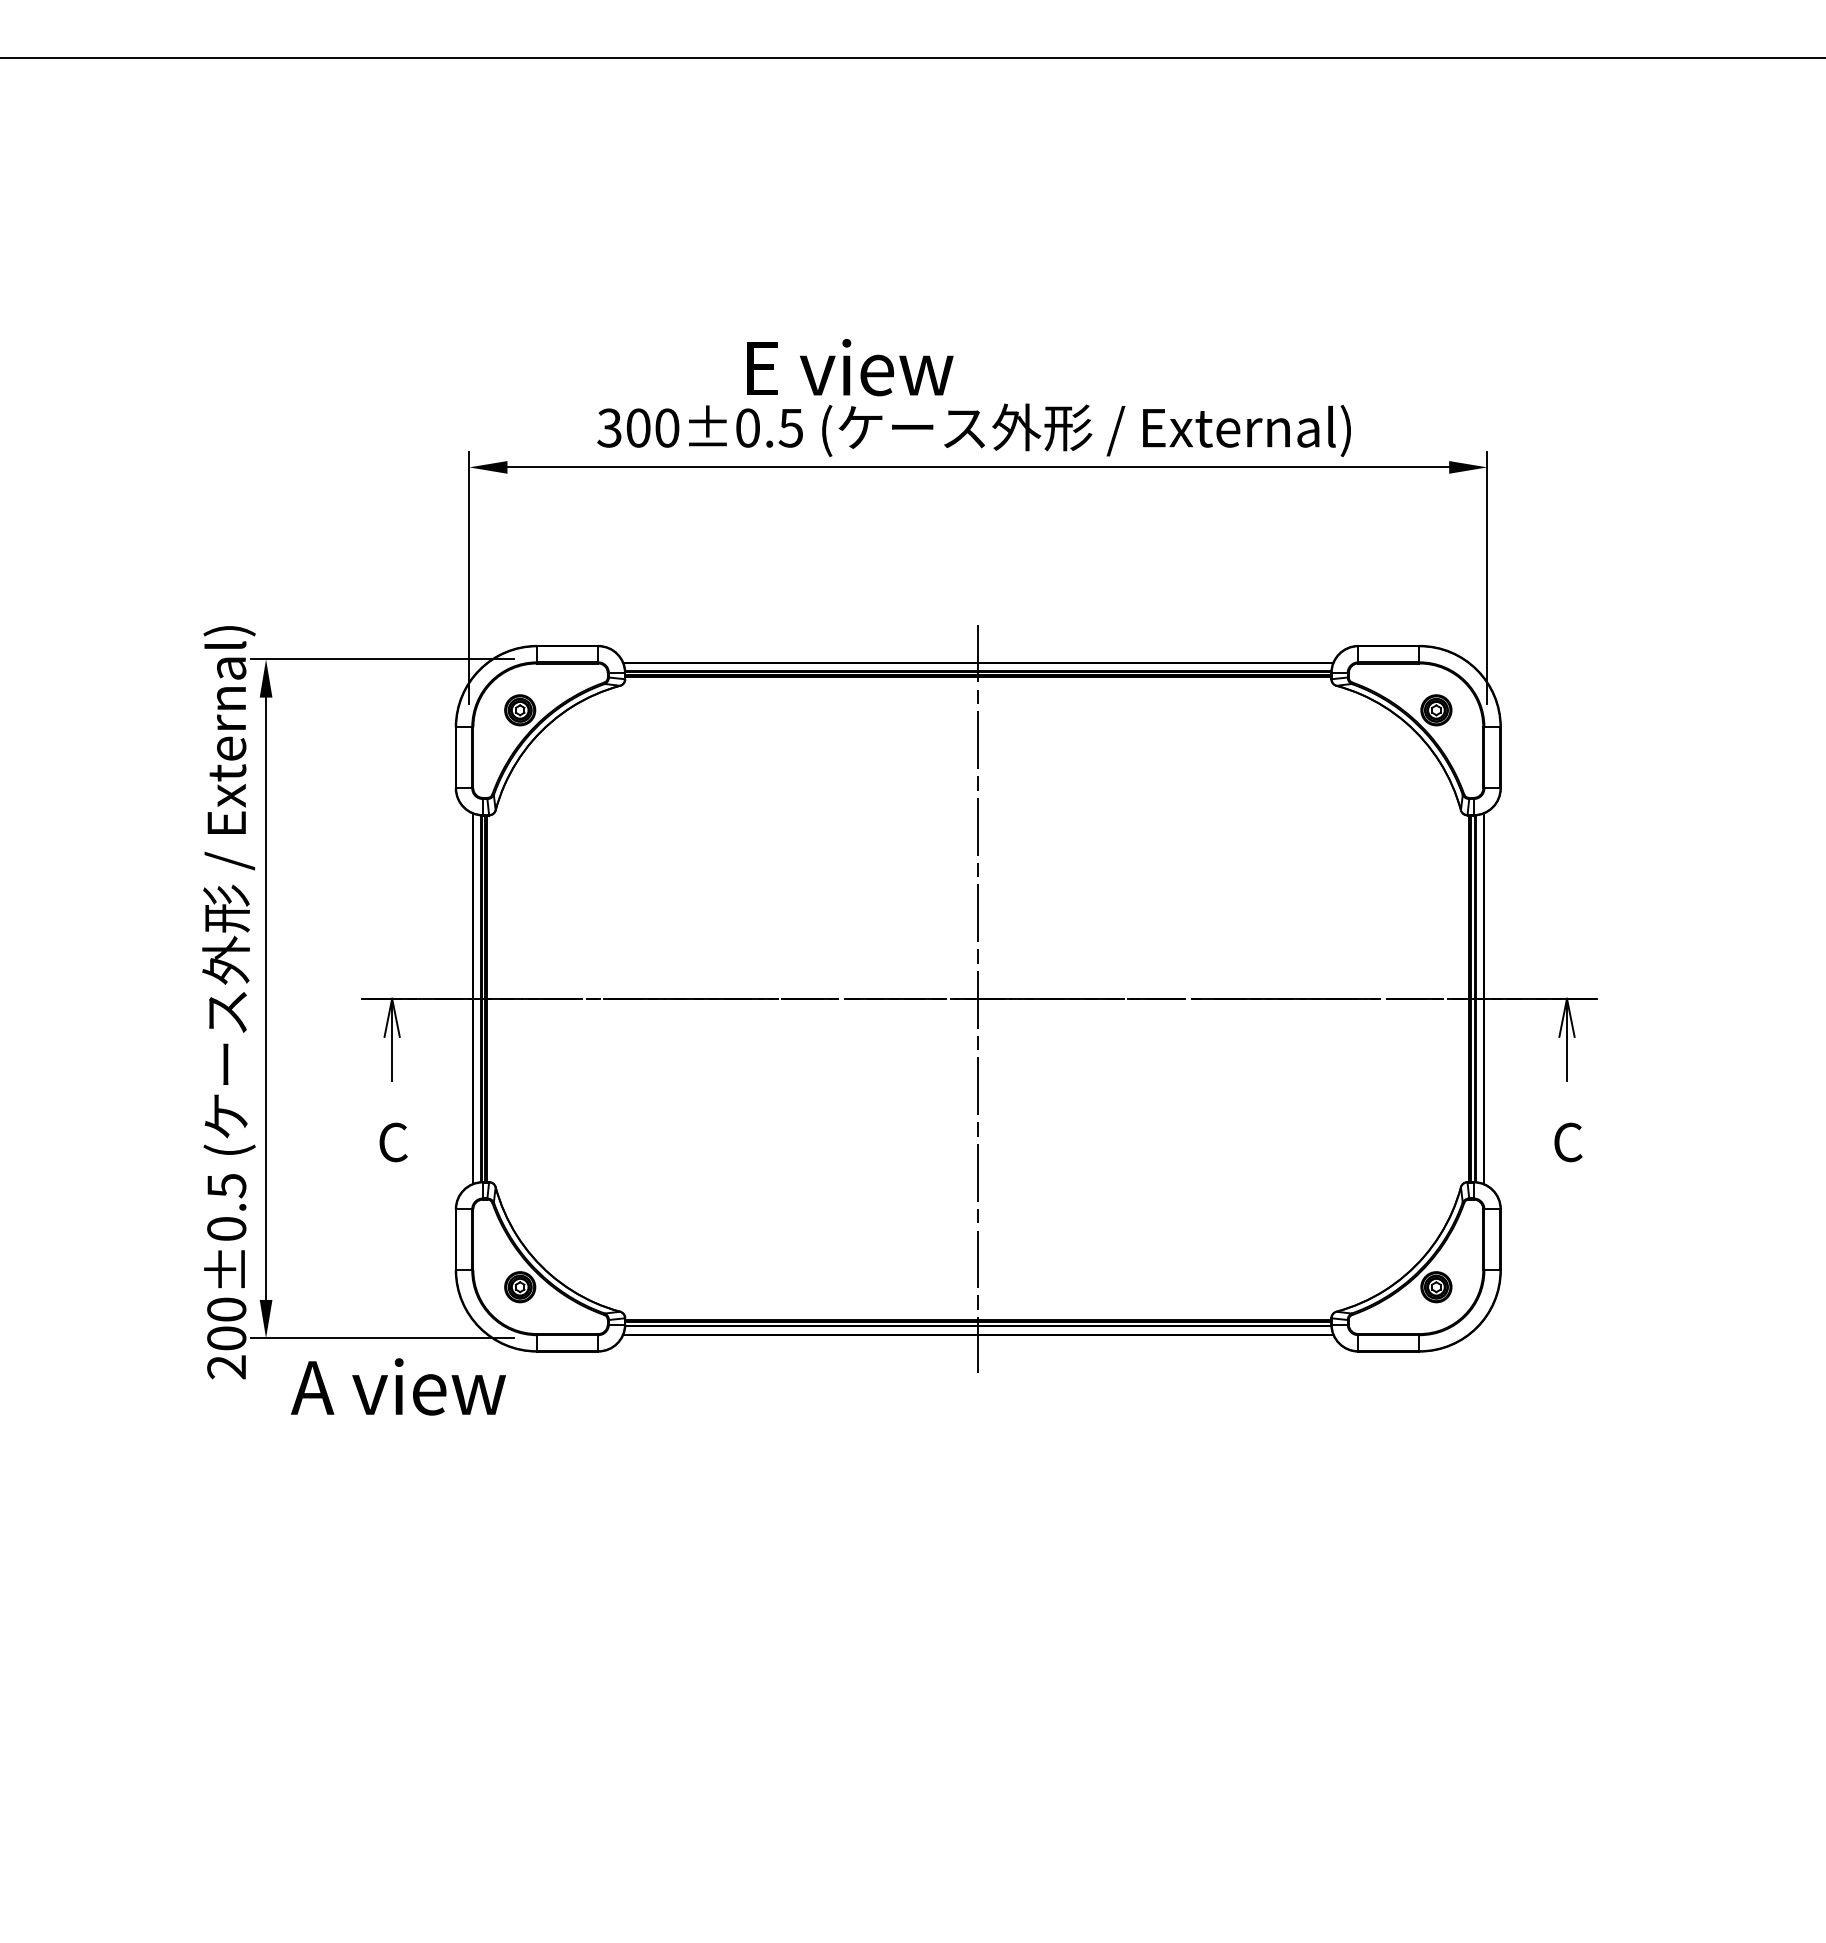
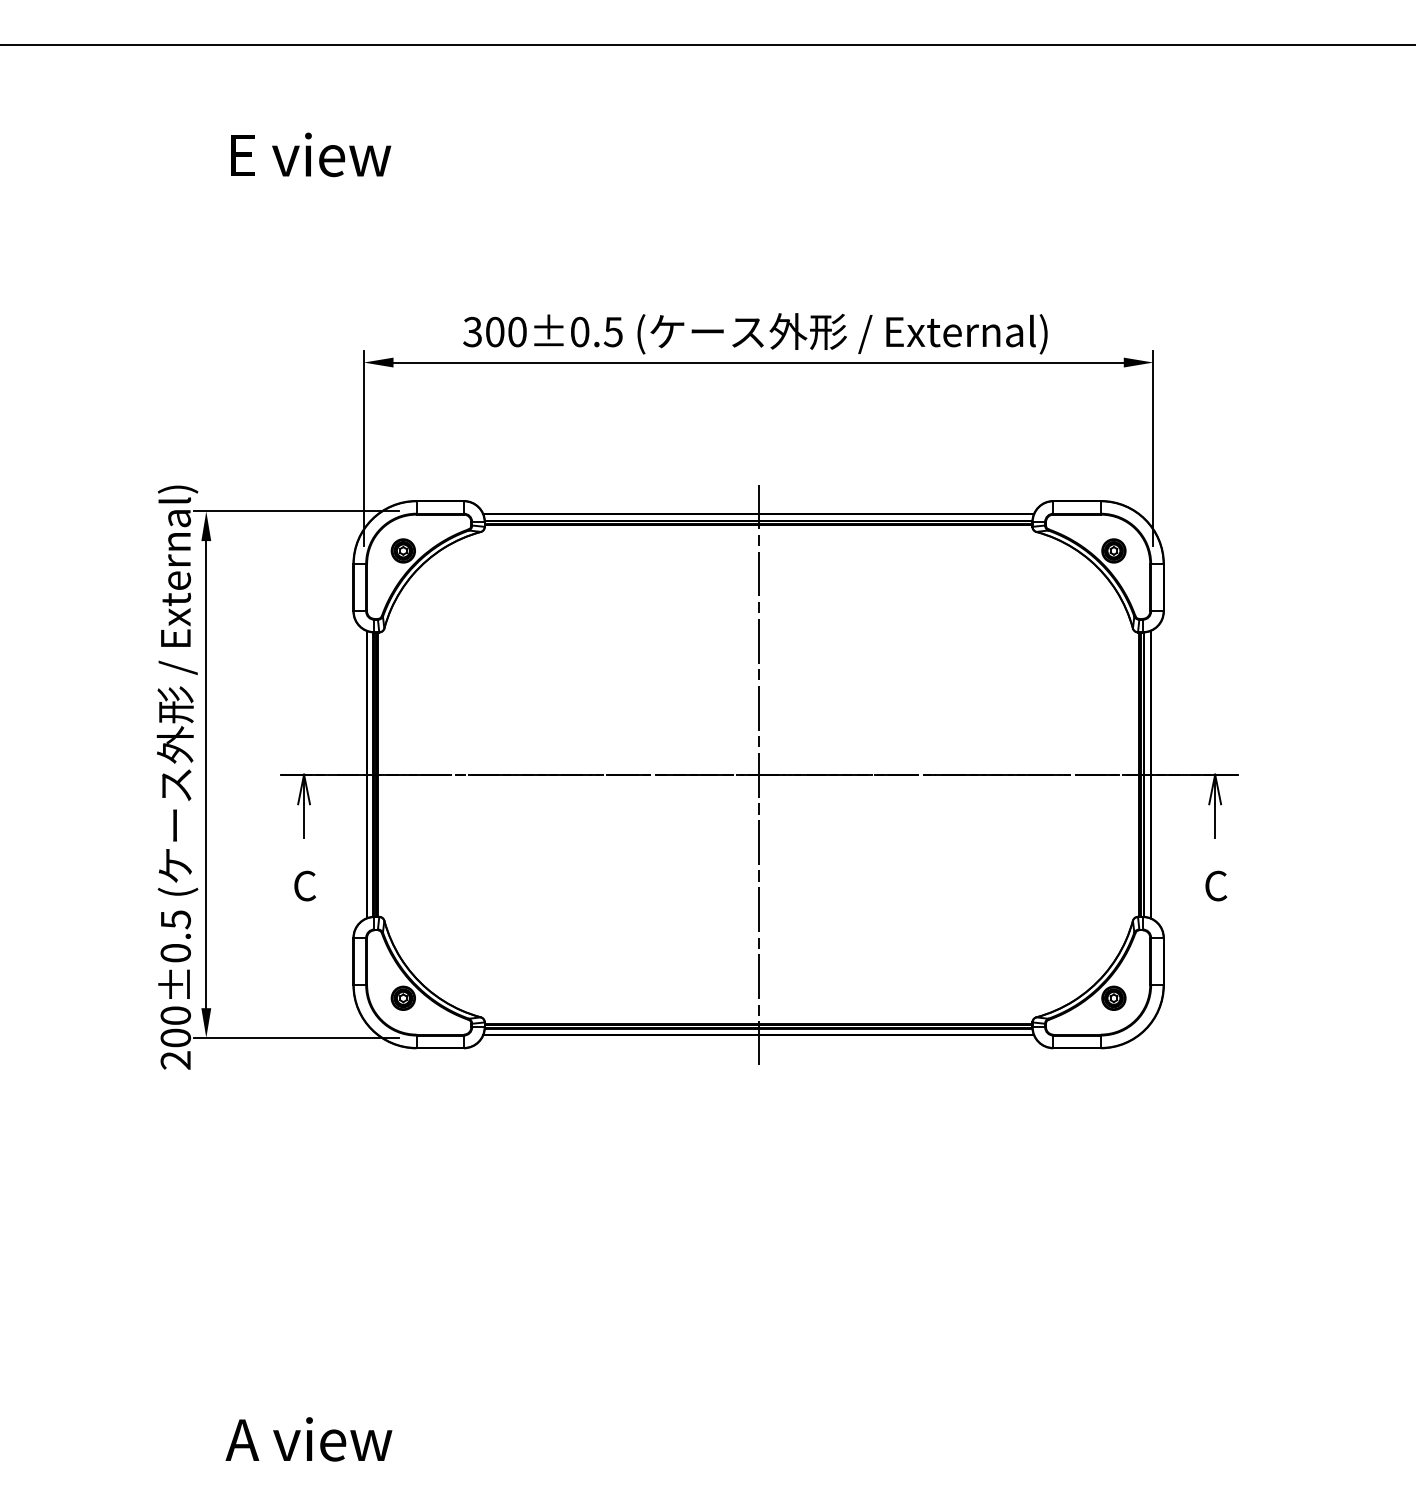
text: (850, 367) -> (311, 154), moved
text: (398, 1386) -> (309, 1439), moved

